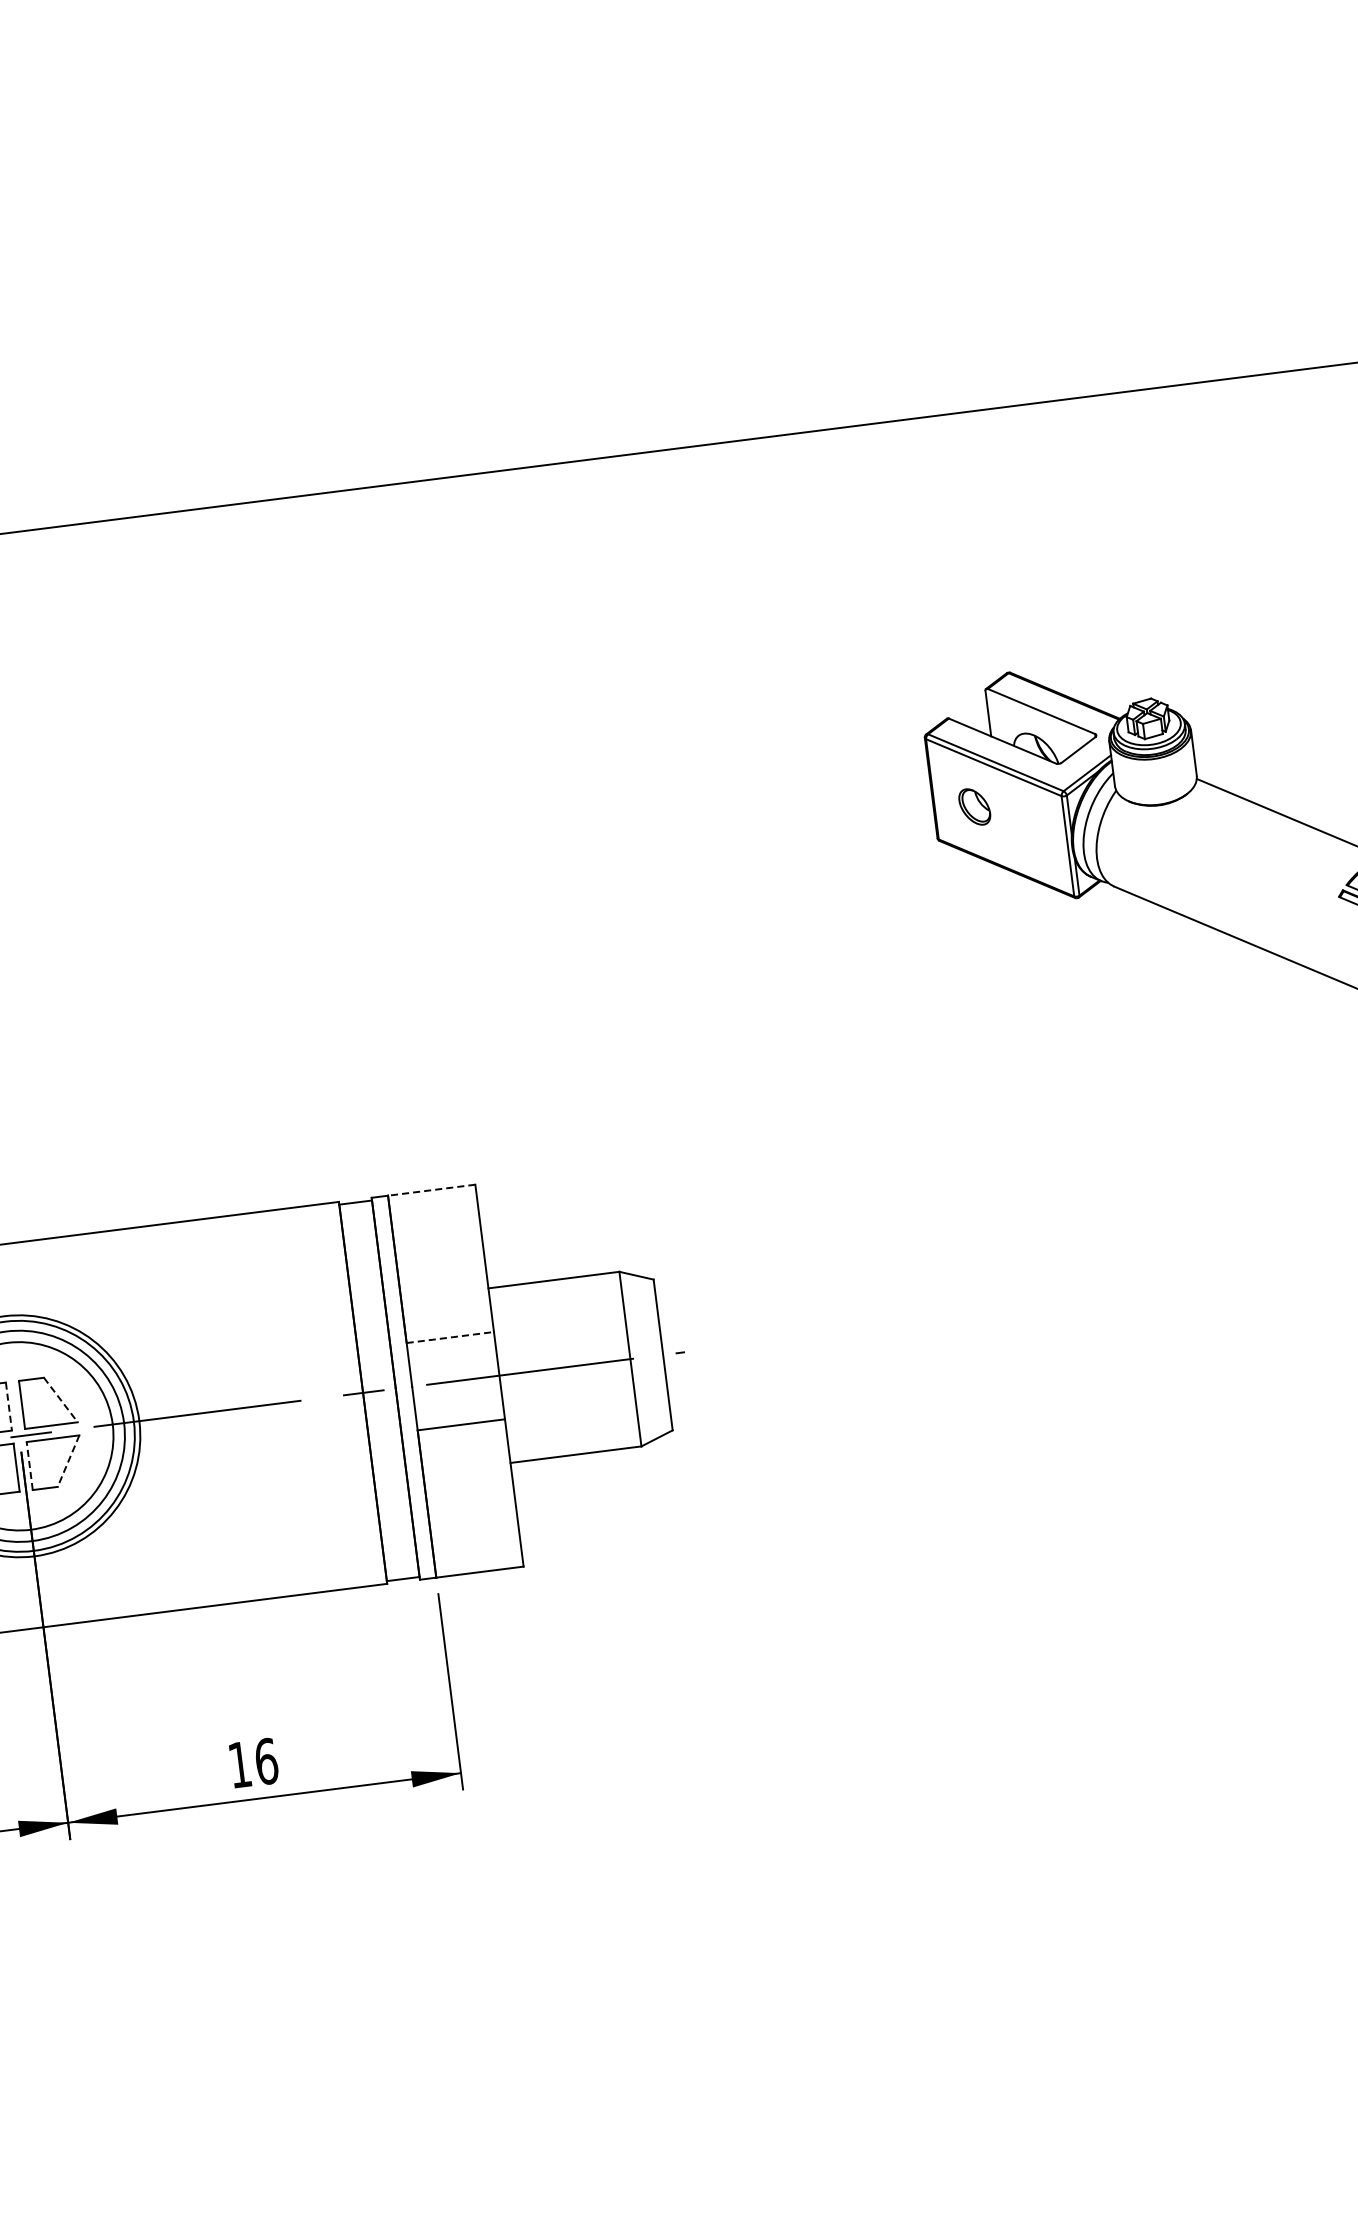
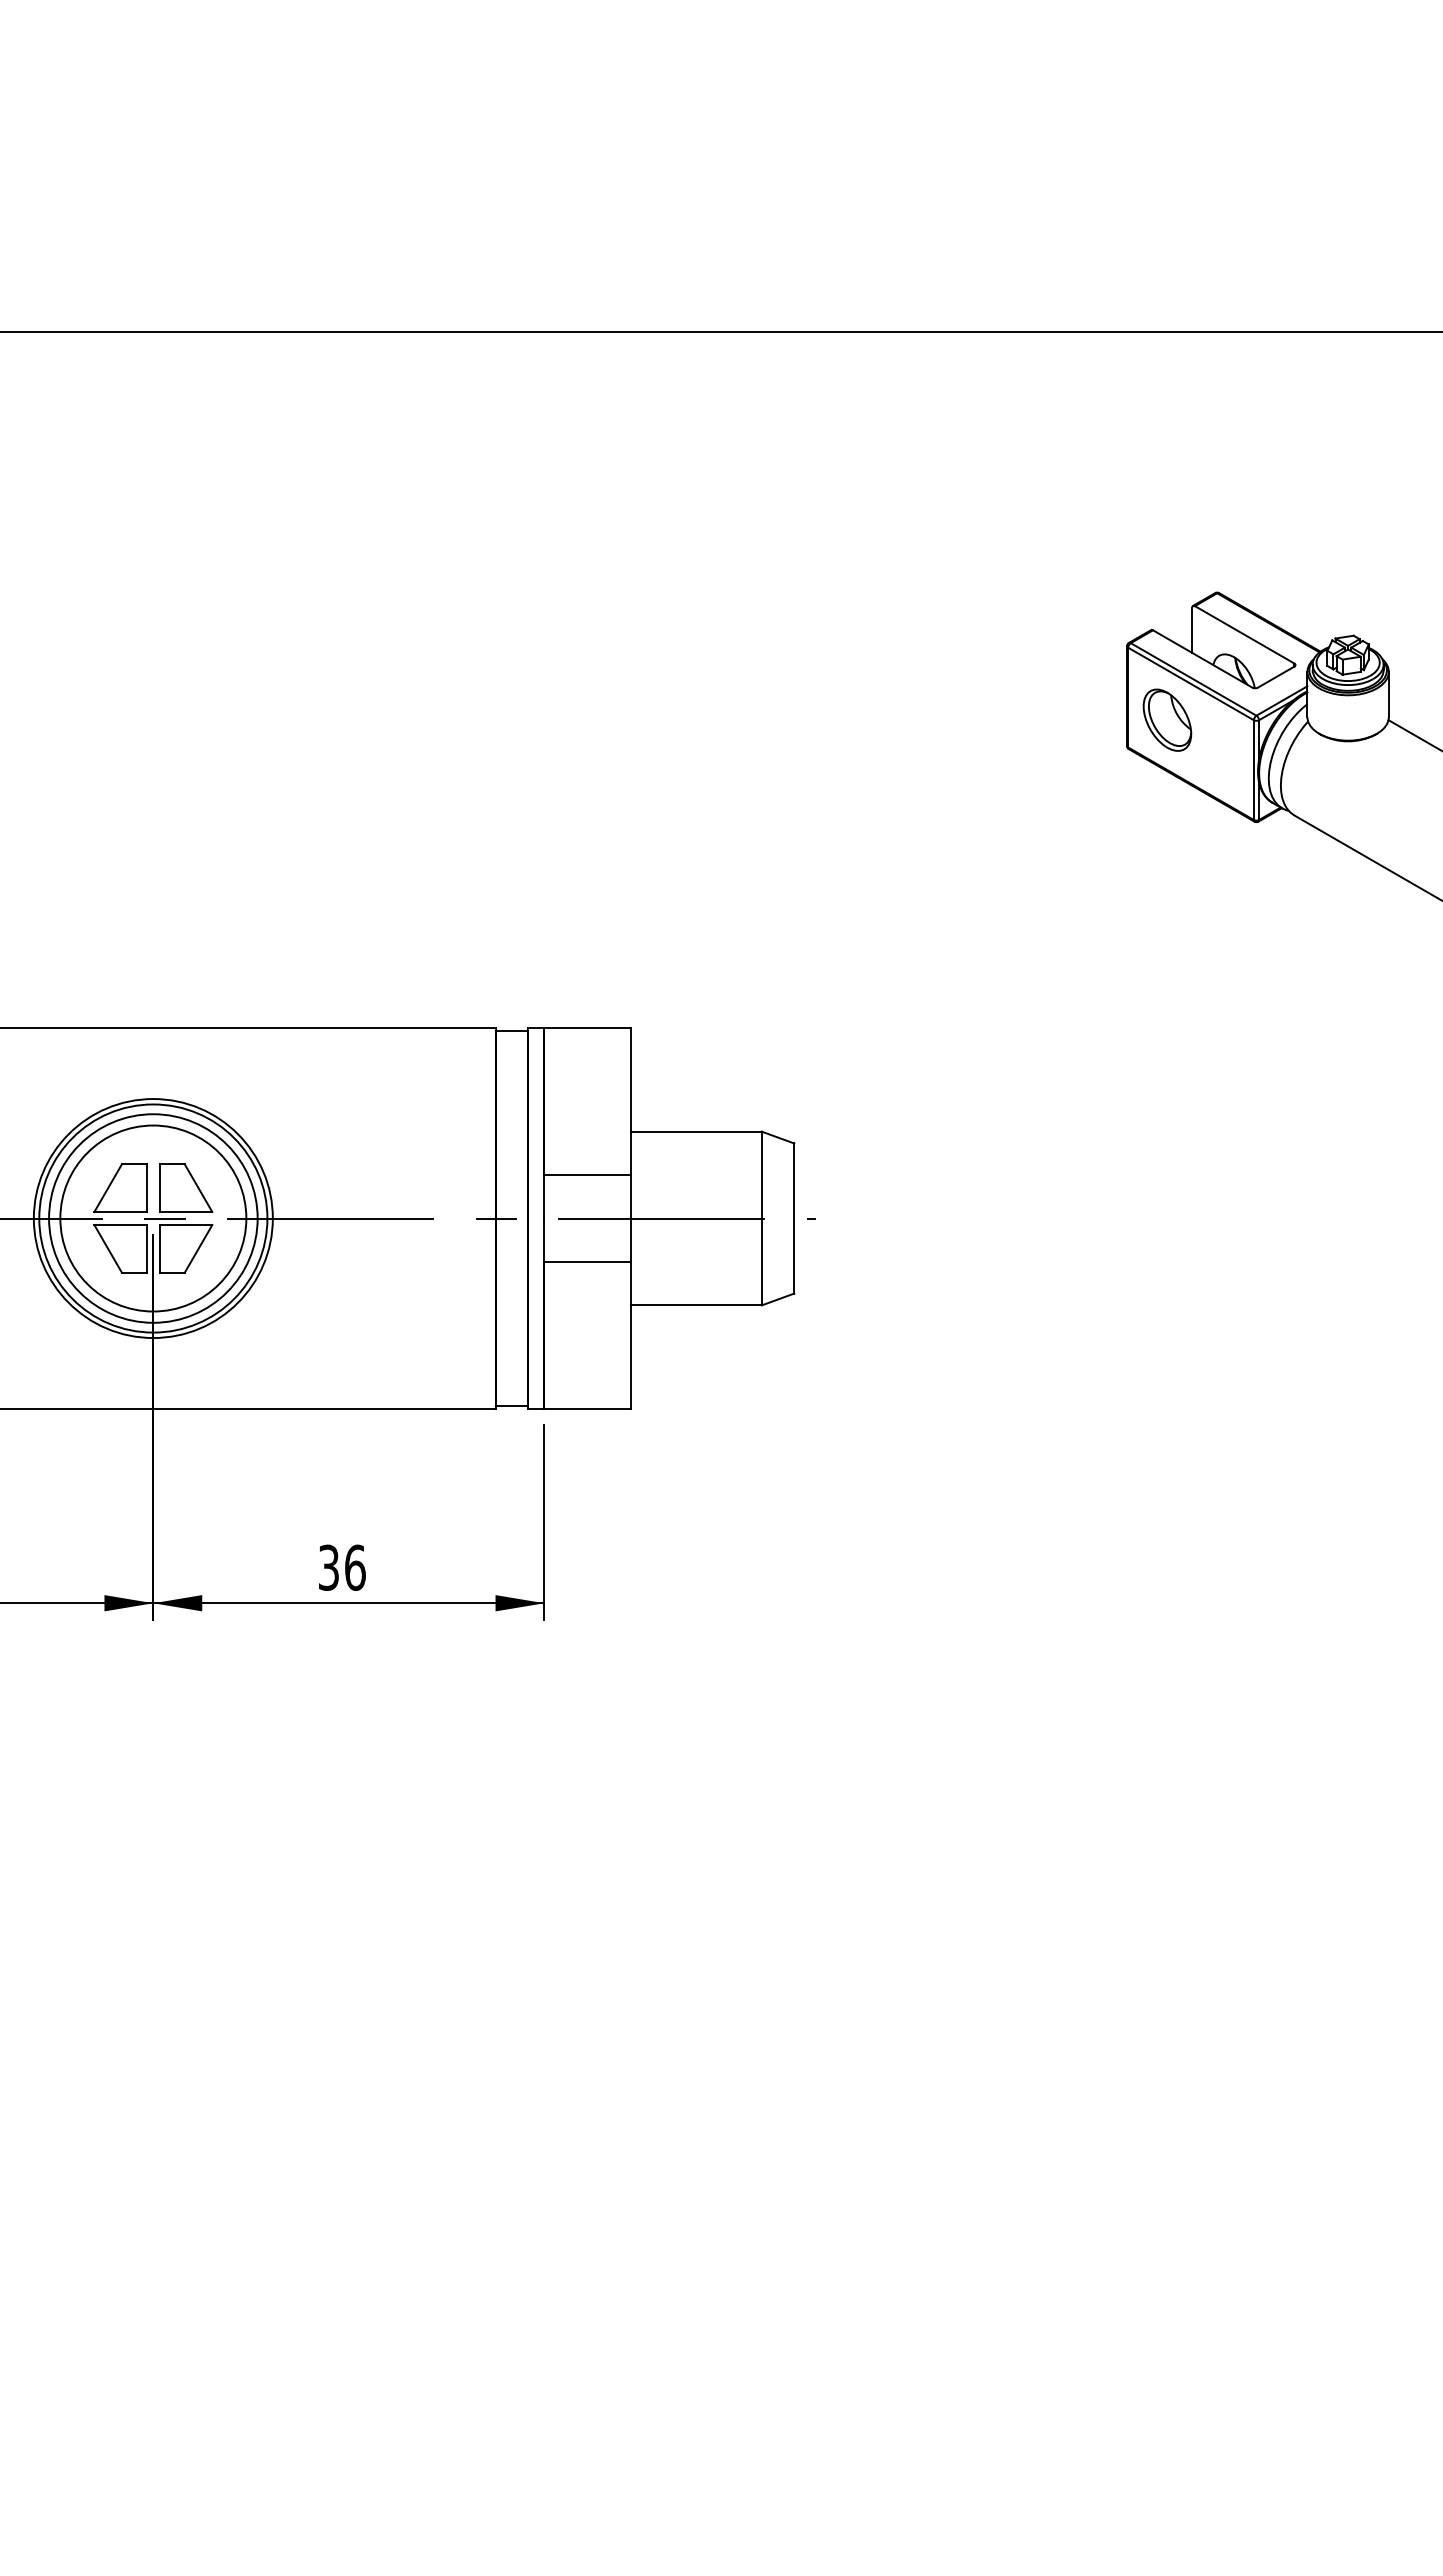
part: (974, 806) -> (1167, 719), size x1.67
line: (431, 1190) -> (587, 1028), dashed -> solid
line: (450, 1337) -> (588, 1175), dashed -> solid
line: (60, 1400) -> (198, 1188), dashed -> solid
line: (8, 1407) -> (146, 1188), dashed -> solid
line: (68, 1460) -> (198, 1248), dashed -> solid
line: (29, 1465) -> (159, 1248), dashed -> solid
text: (239, 1764) -> (328, 1567), 16 -> 36

